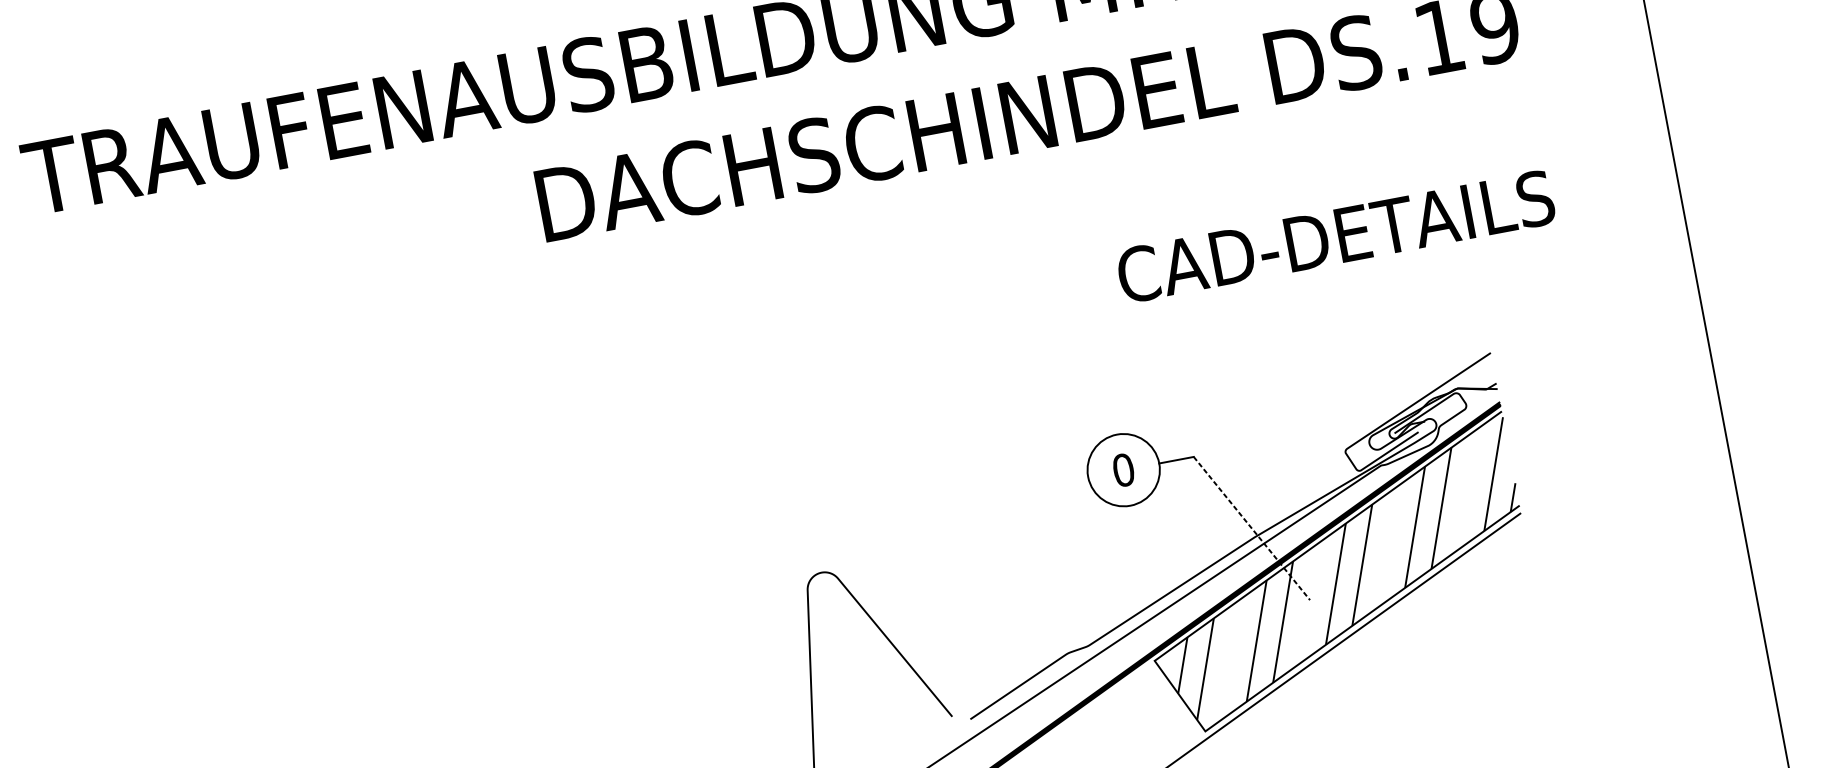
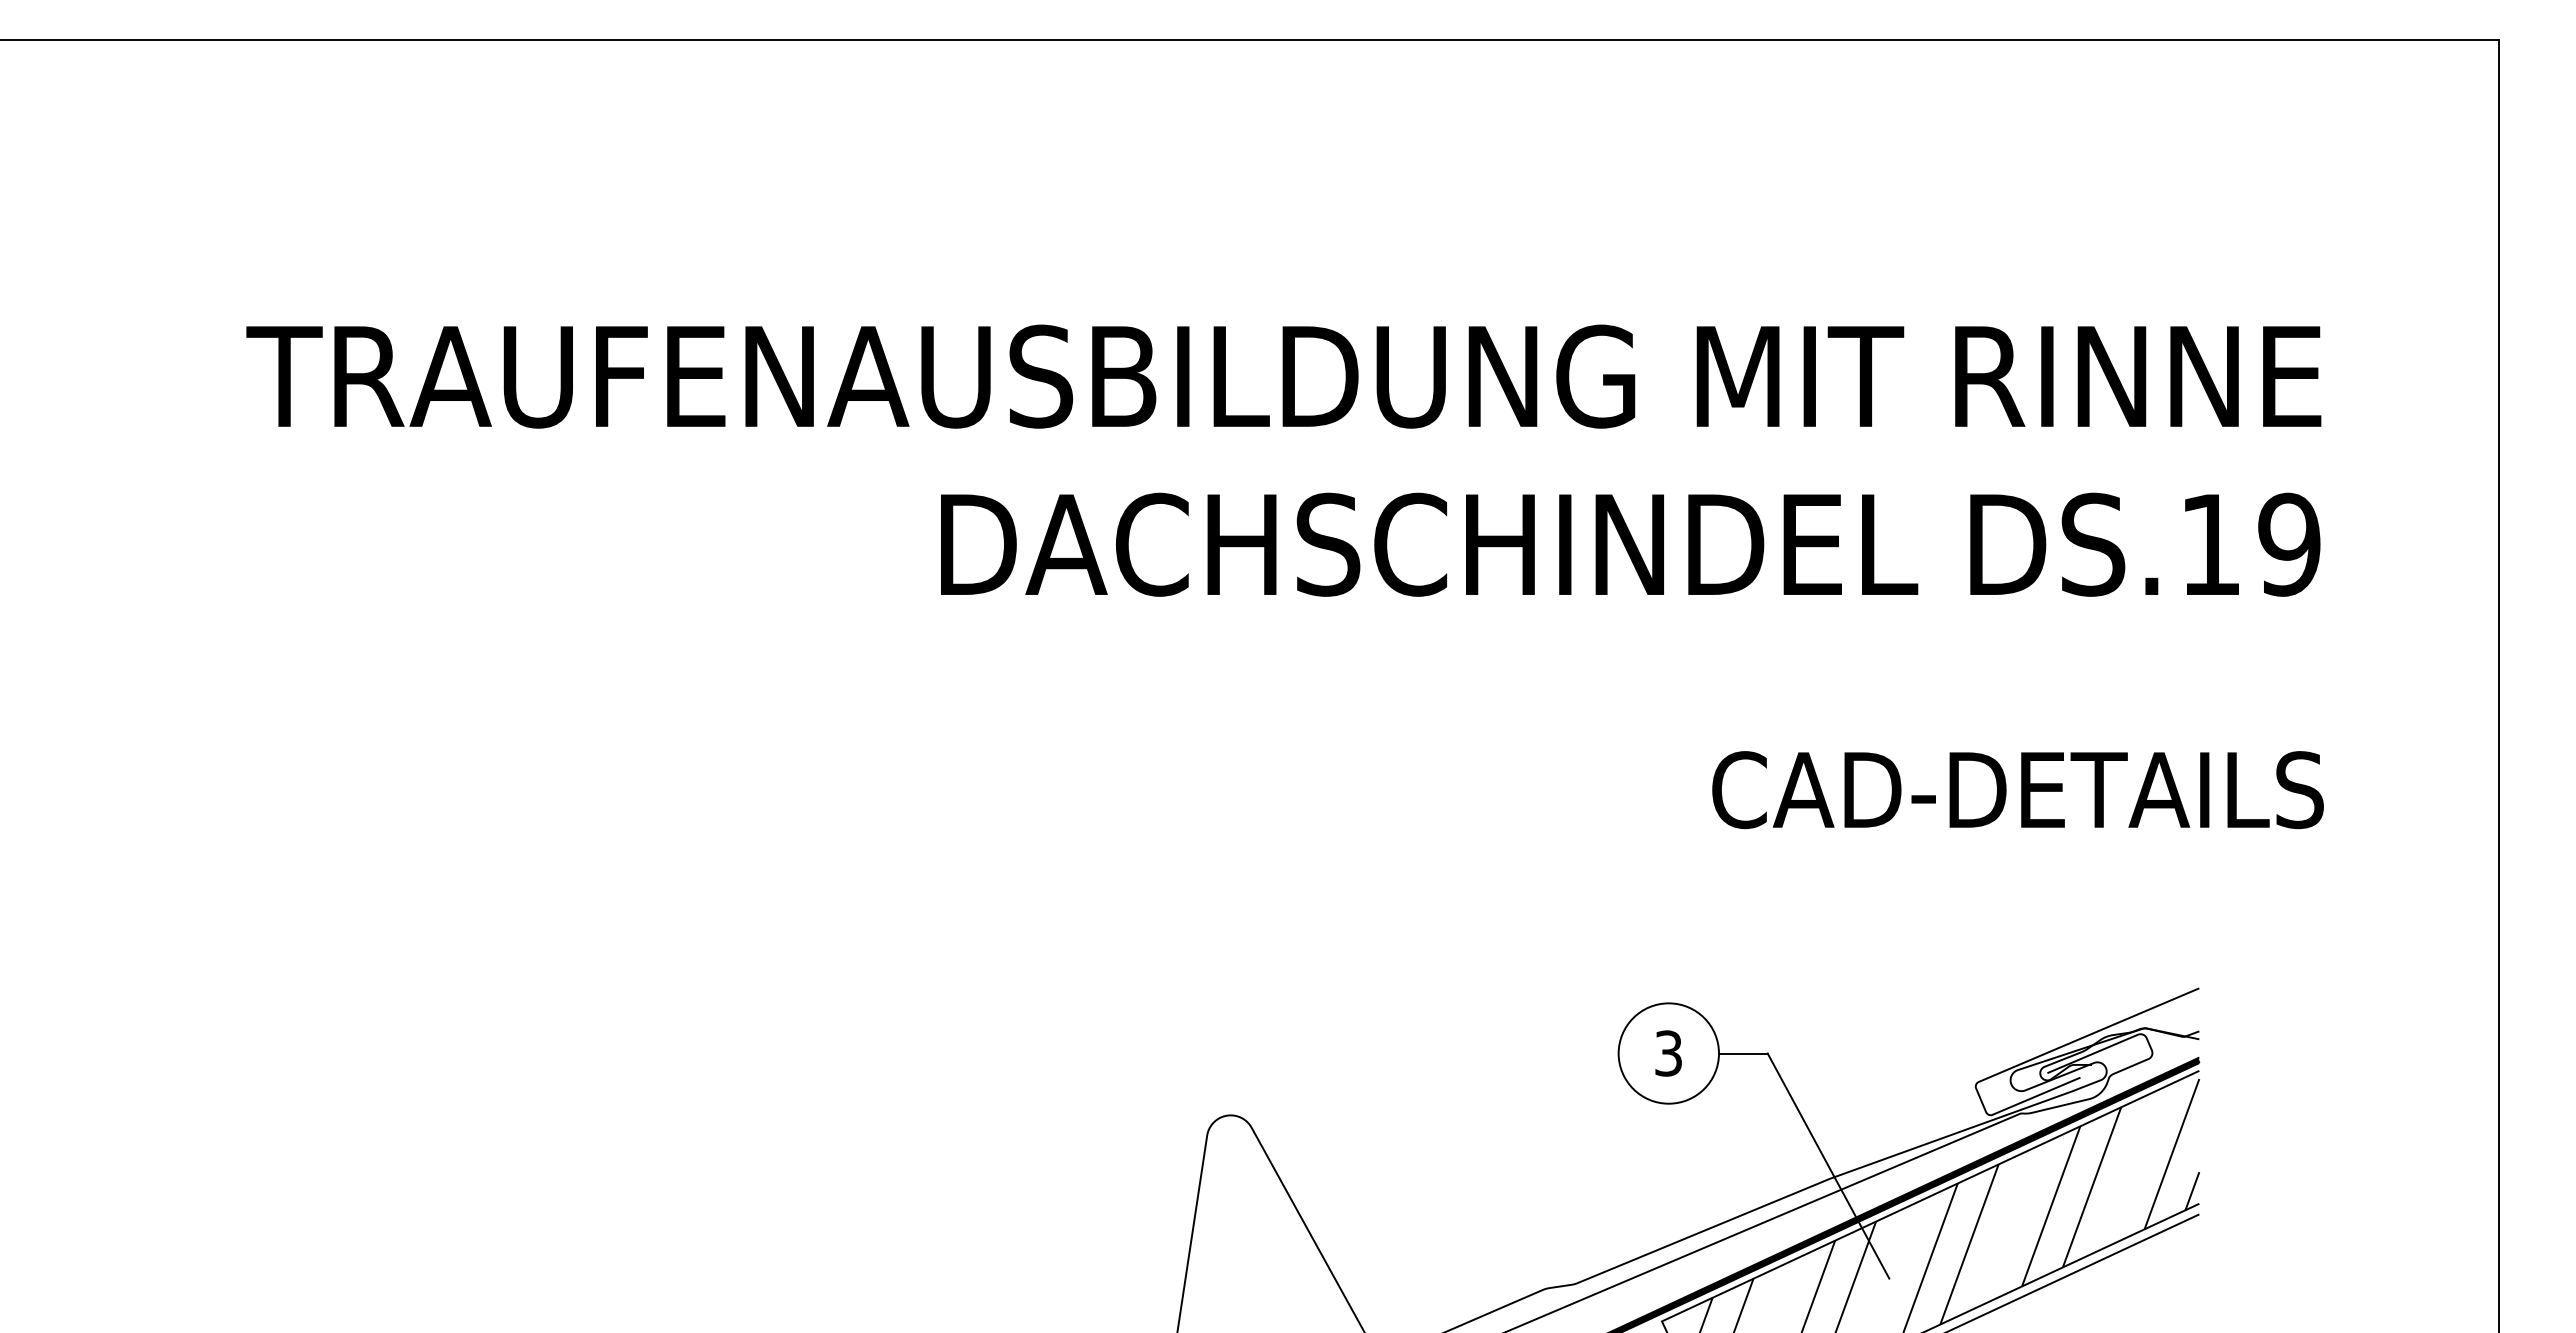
text: (1123, 470) -> (1668, 1053), 0 -> 3
line: (1251, 528) -> (1828, 1166), dashed -> solid

